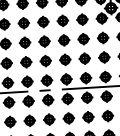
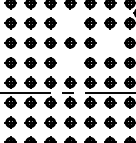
part: (43, 22) -> (70, 23), removed
part: (83, 38) -> (110, 42), removed
part: (45, 60) -> (70, 62), removed

